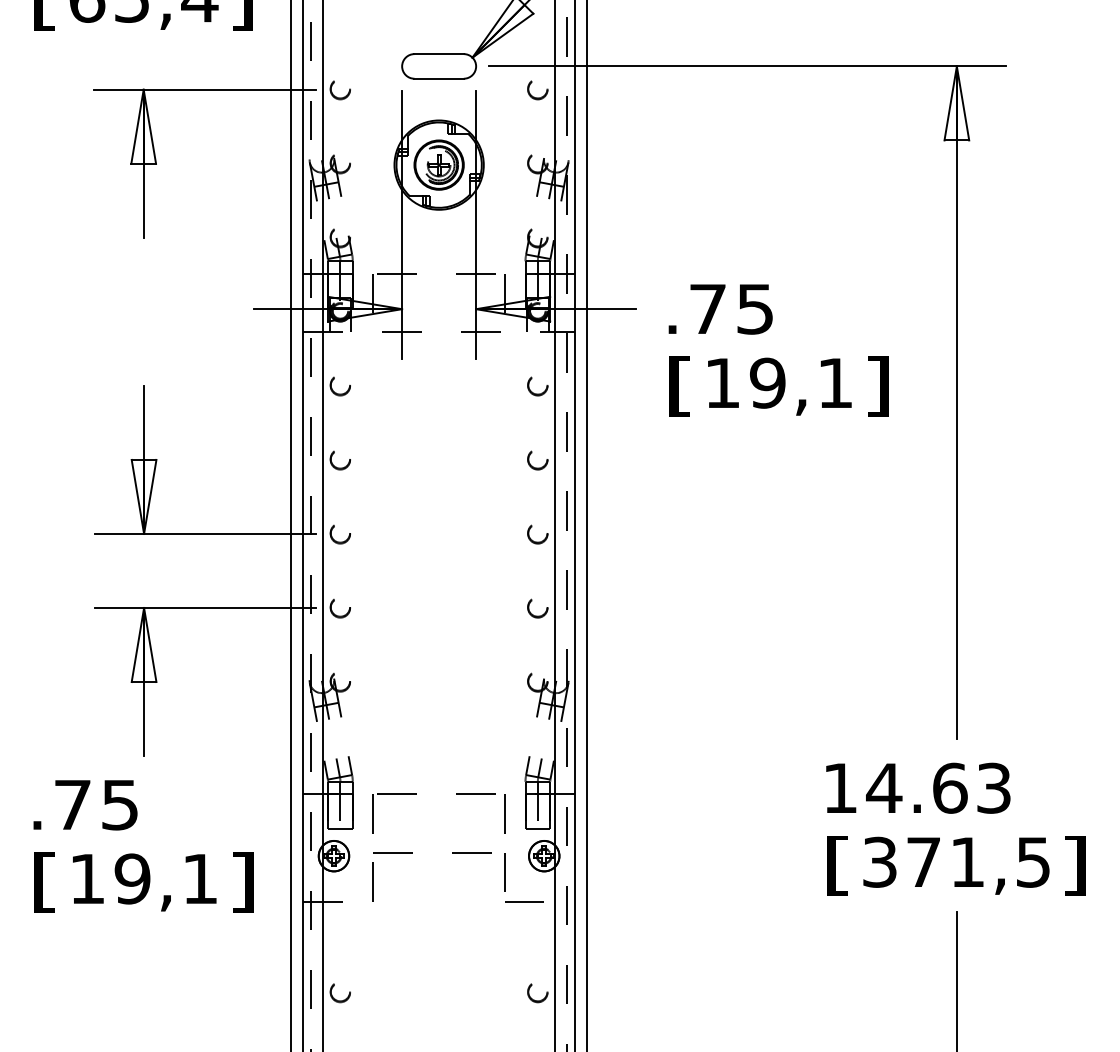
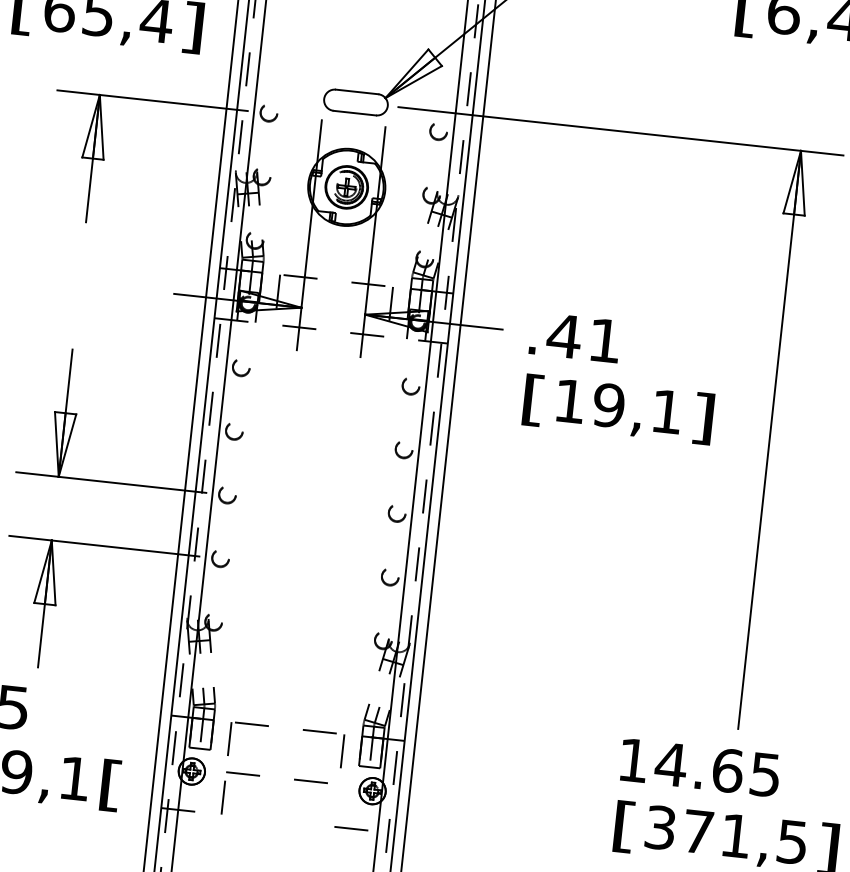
text: (730, 309) -> (583, 338), .75 -> .41
text: (993, 787) -> (765, 774), 14.63 -> 14.65
line: (504, 872) -> (336, 801), removed
text: (242, 882) -> (110, 785), ] -> [

